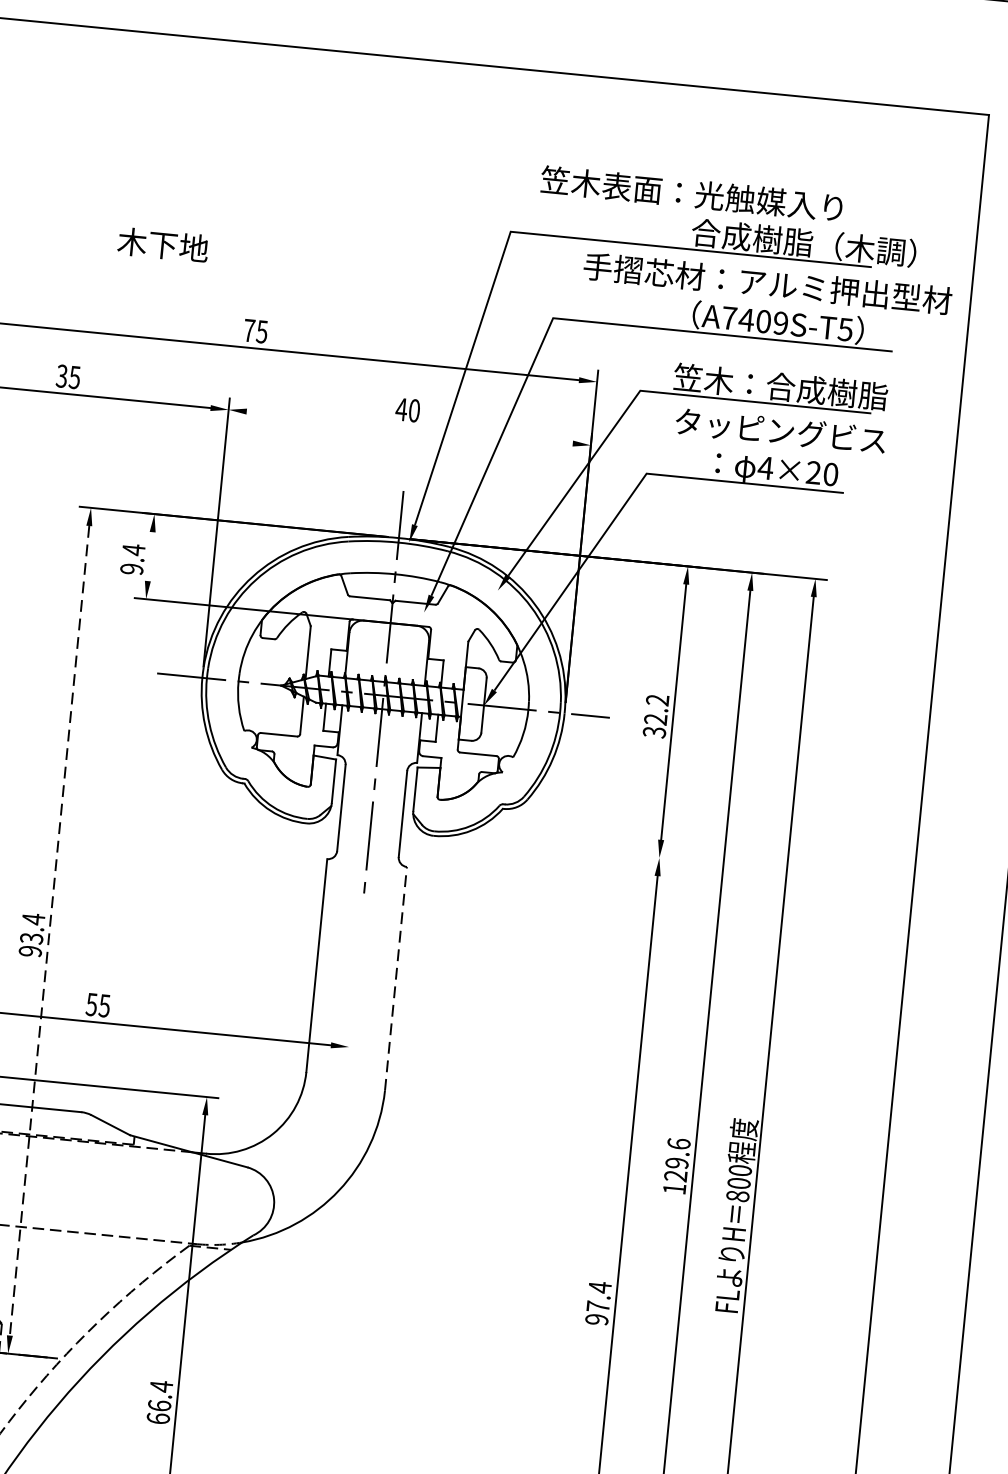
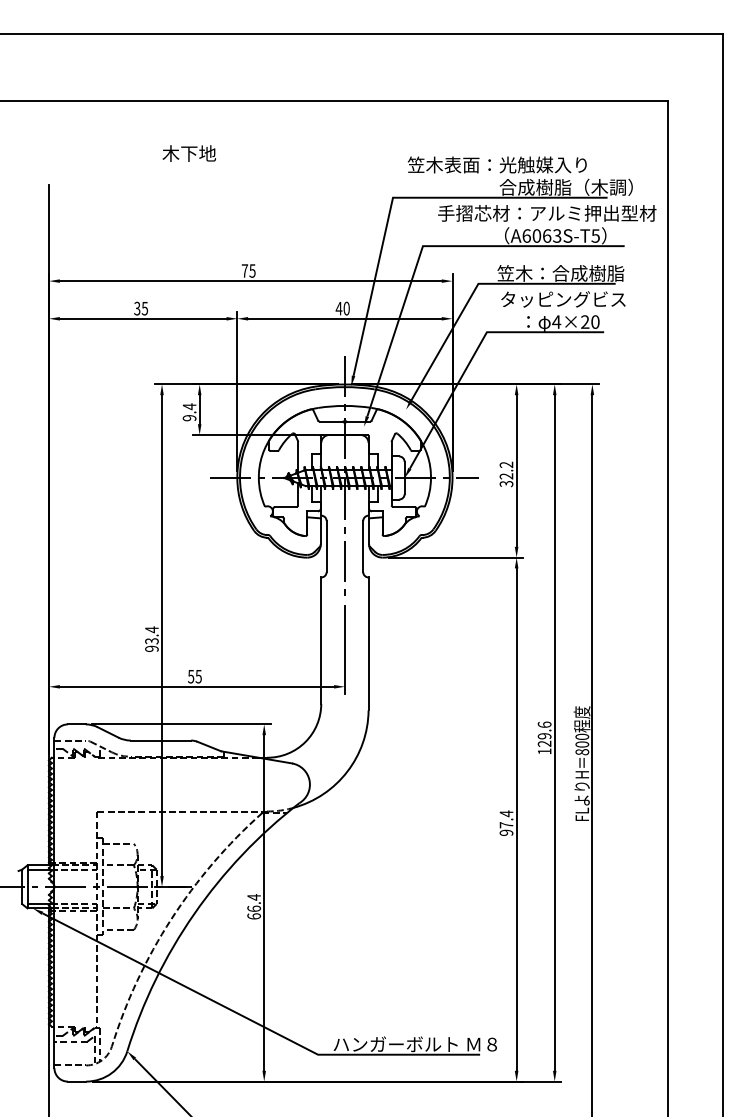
text: (161, 244) -> (188, 153), moved
text: (754, 319) -> (541, 235), A7409S-T5 -> A6063S-T5
line: (409, 427) -> (344, 318), added
line: (150, 556) -> (199, 409), added
line: (558, 847) -> (456, 557), added
line: (50, 932) -> (162, 636), dashed -> solid
line: (395, 978) -> (368, 643), dashed -> solid
line: (354, 984) -> (344, 649), added

